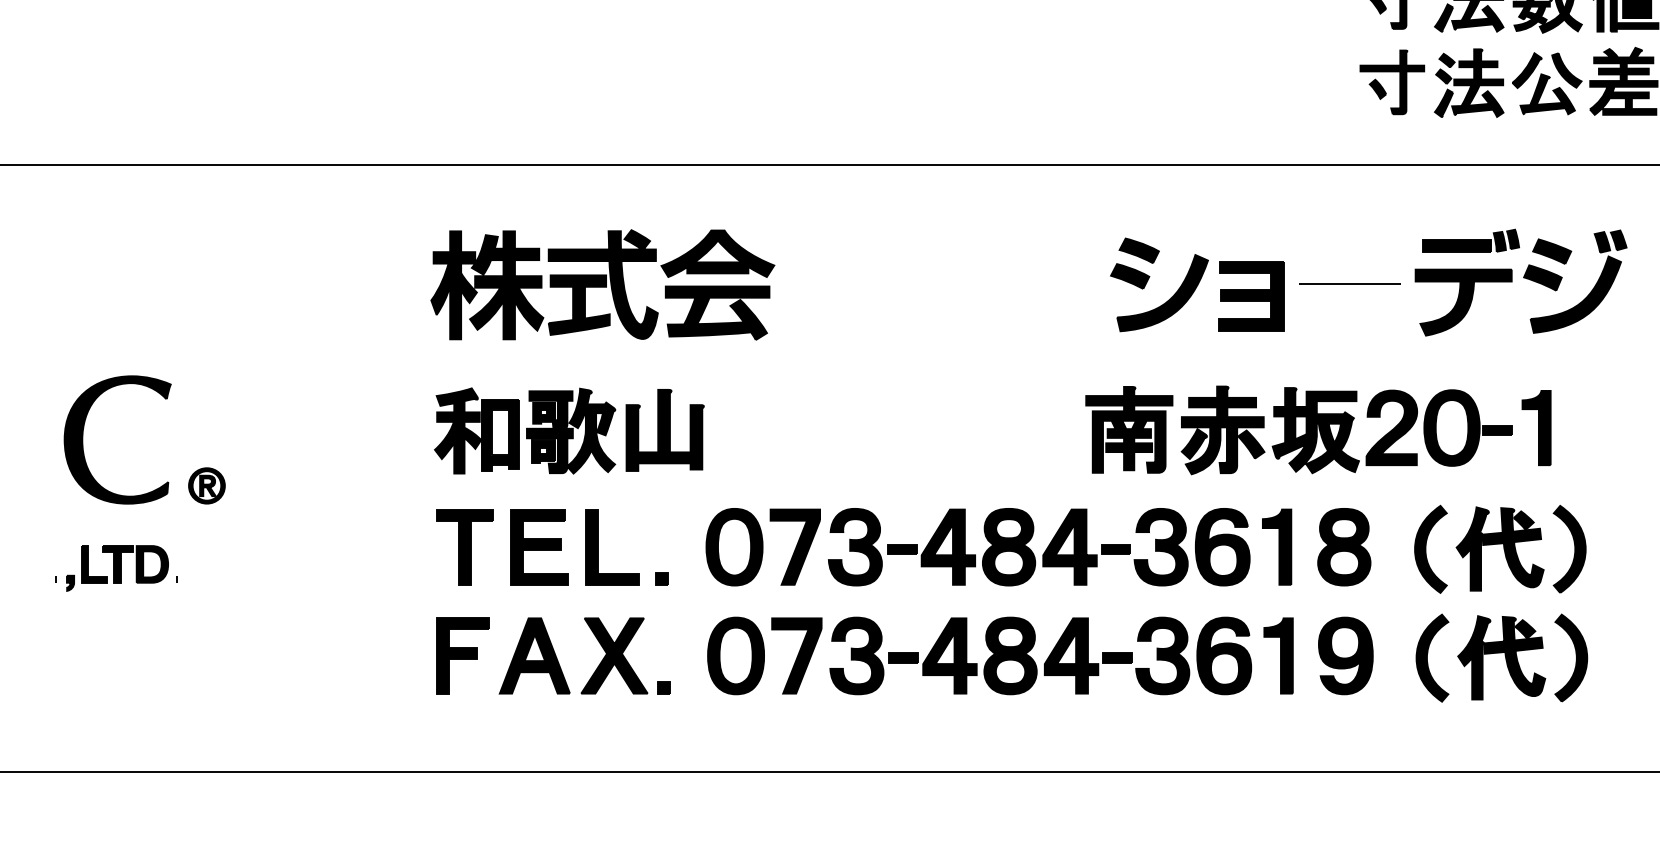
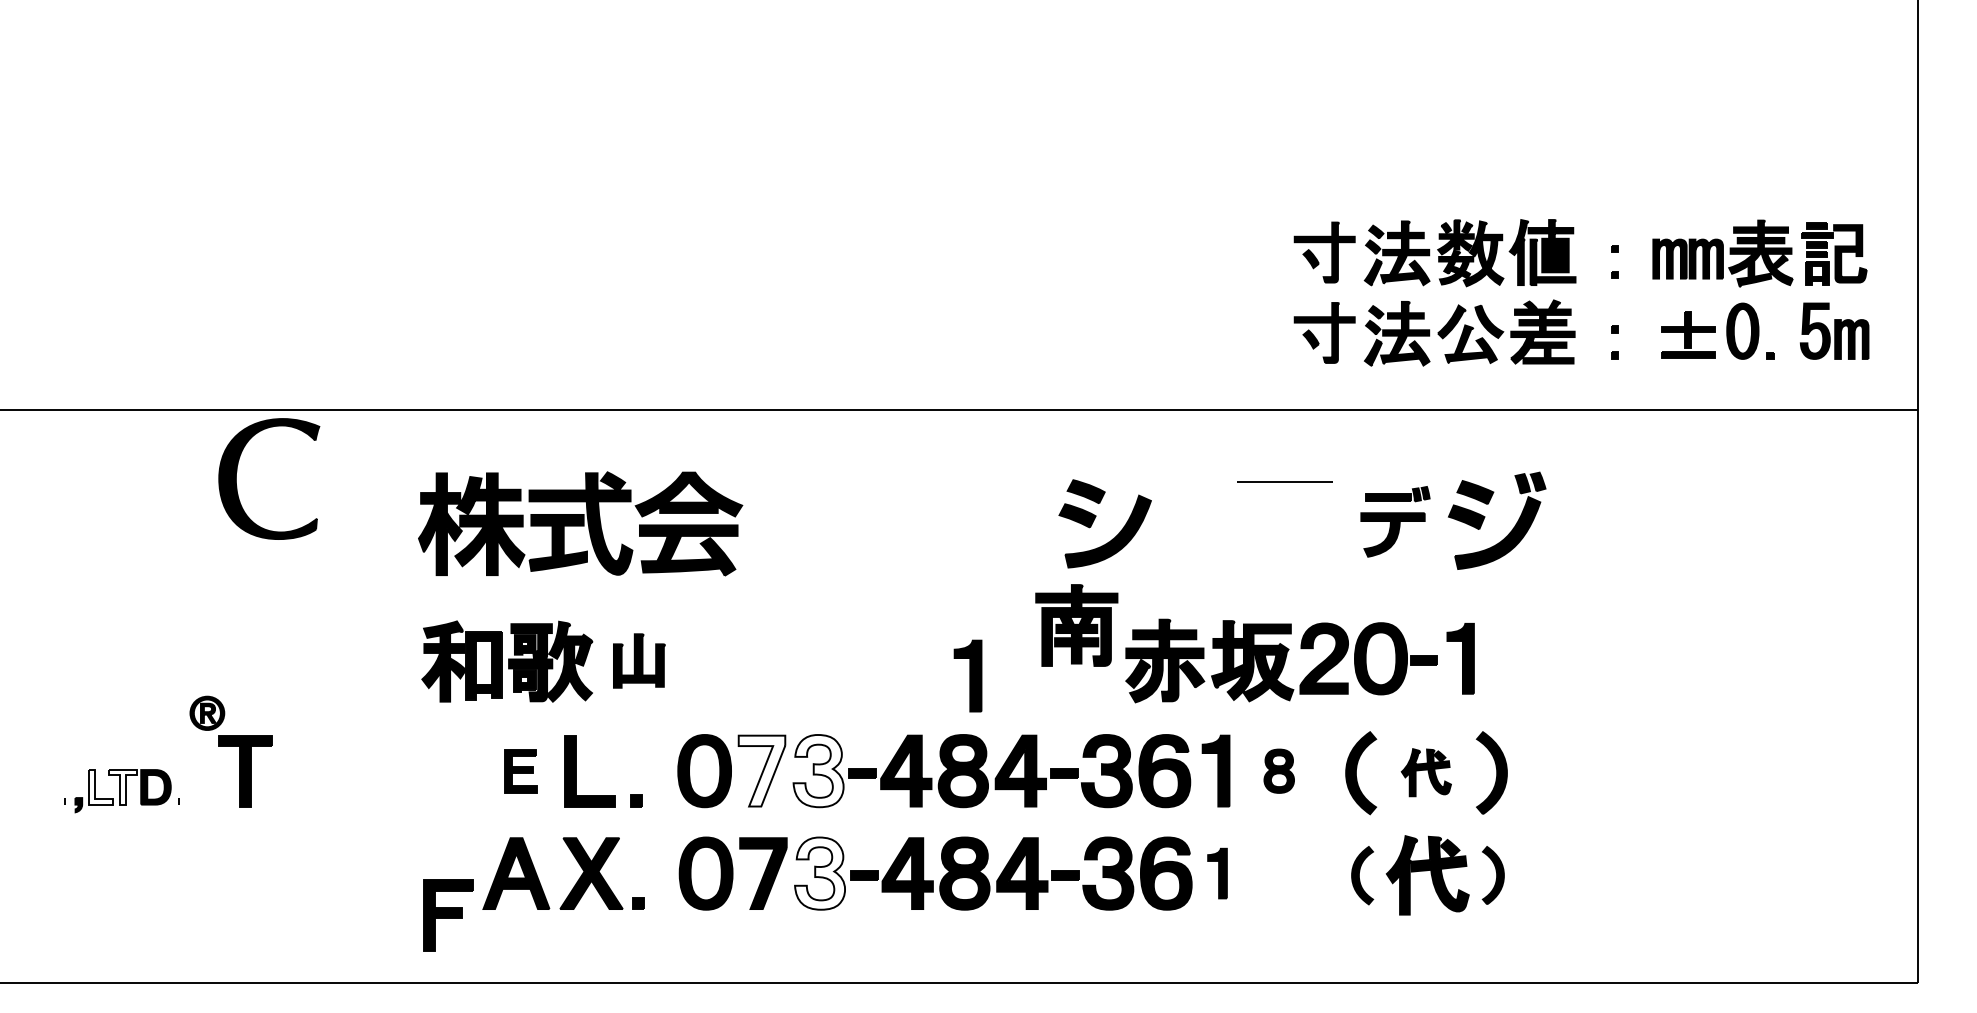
part: (1467, 282) -> (1395, 521), size x0.7
line: (1349, 283) -> (1284, 481), moved
part: (1250, 296) -> (1191, 534), removed
part: (665, 429) -> (639, 660), size x0.7
part: (1128, 429) -> (1076, 625), moved
part: (84, 433) -> (237, 472), moved
part: (1013, 445) -> (967, 675), added
fill: (794, 546) -> (761, 770), removed
fill: (855, 546) -> (818, 770), removed
part: (464, 547) -> (245, 771), moved
part: (539, 547) -> (520, 771), size x0.6
part: (1343, 547) -> (1278, 771), size x0.6
part: (1500, 548) -> (1426, 772), size x0.6
fill: (93, 564) -> (100, 787), removed
fill: (117, 564) -> (123, 787), removed
part: (462, 655) -> (448, 915), moved
fill: (857, 655) -> (820, 873), removed
part: (1278, 655) -> (1217, 873), size x0.7
part: (1345, 655) -> (1280, 873), removed
part: (1432, 657) -> (1362, 875), size x0.7
part: (1571, 657) -> (1493, 875), size x0.7

